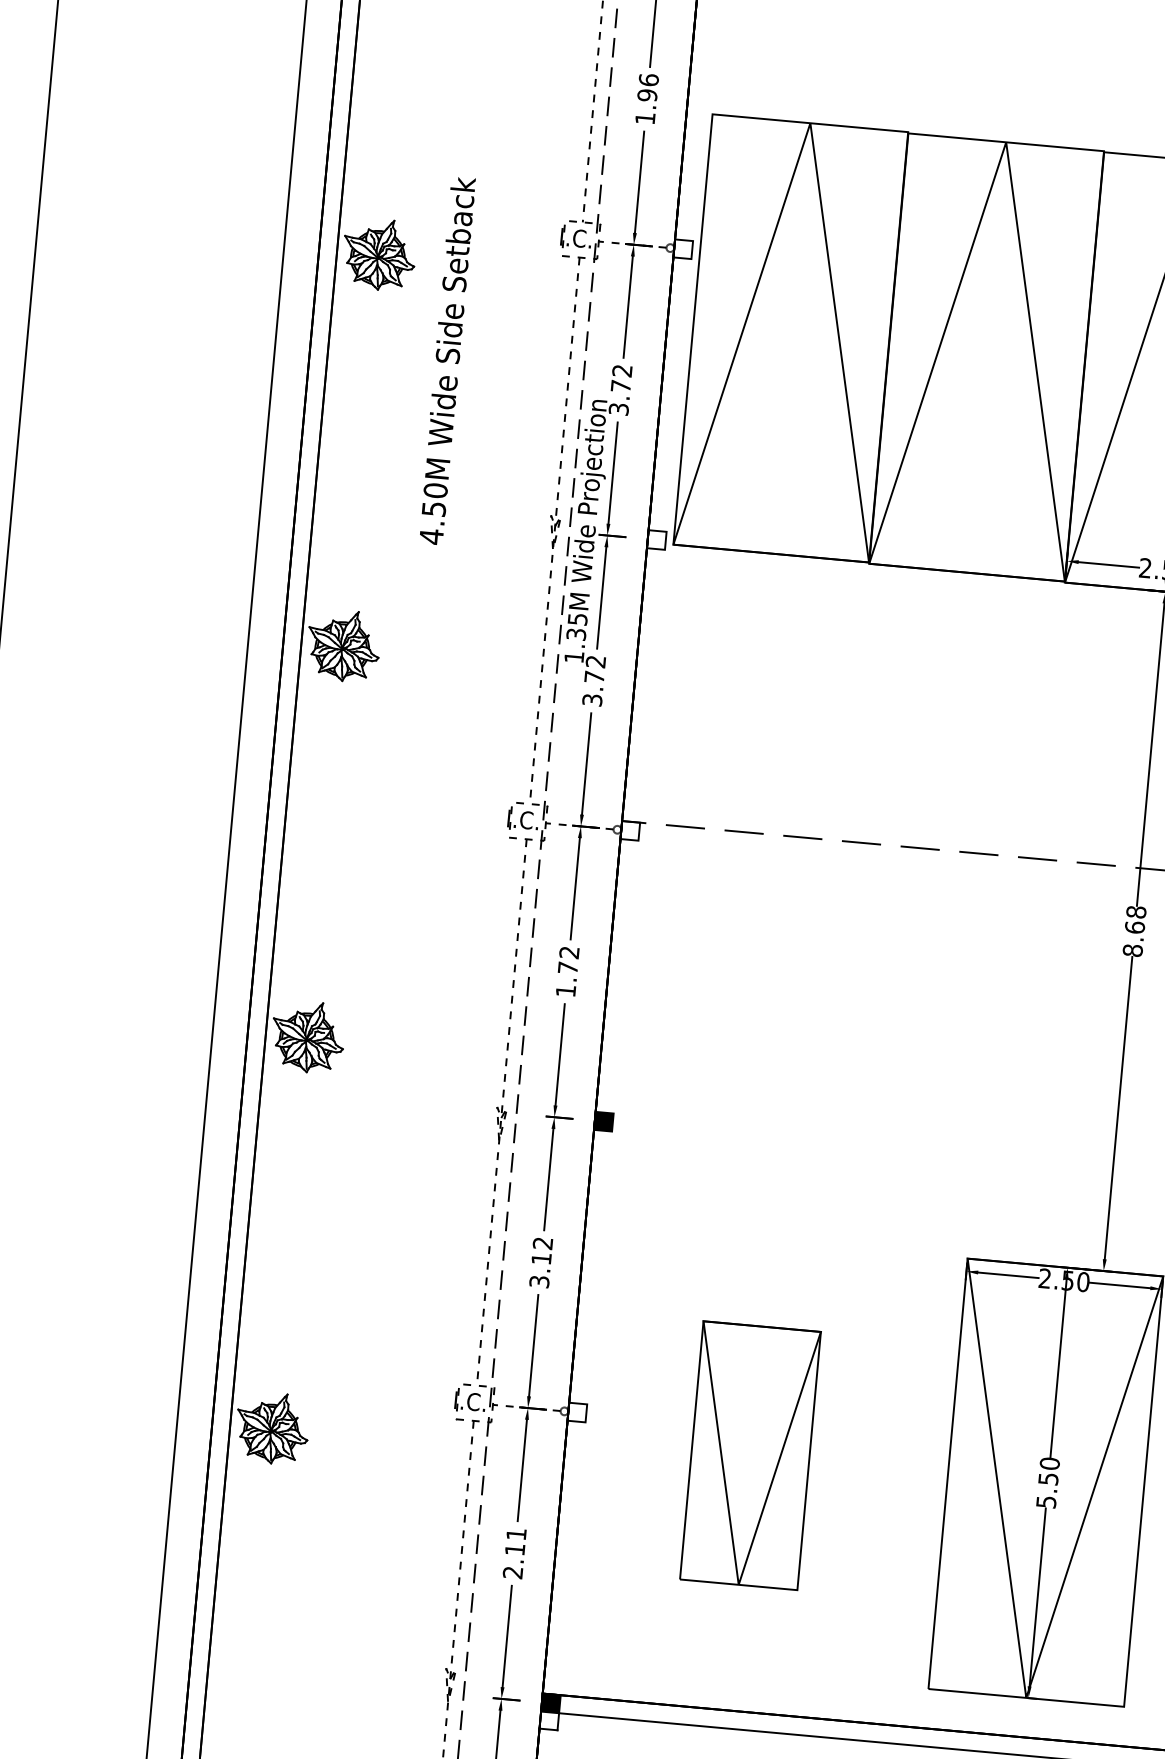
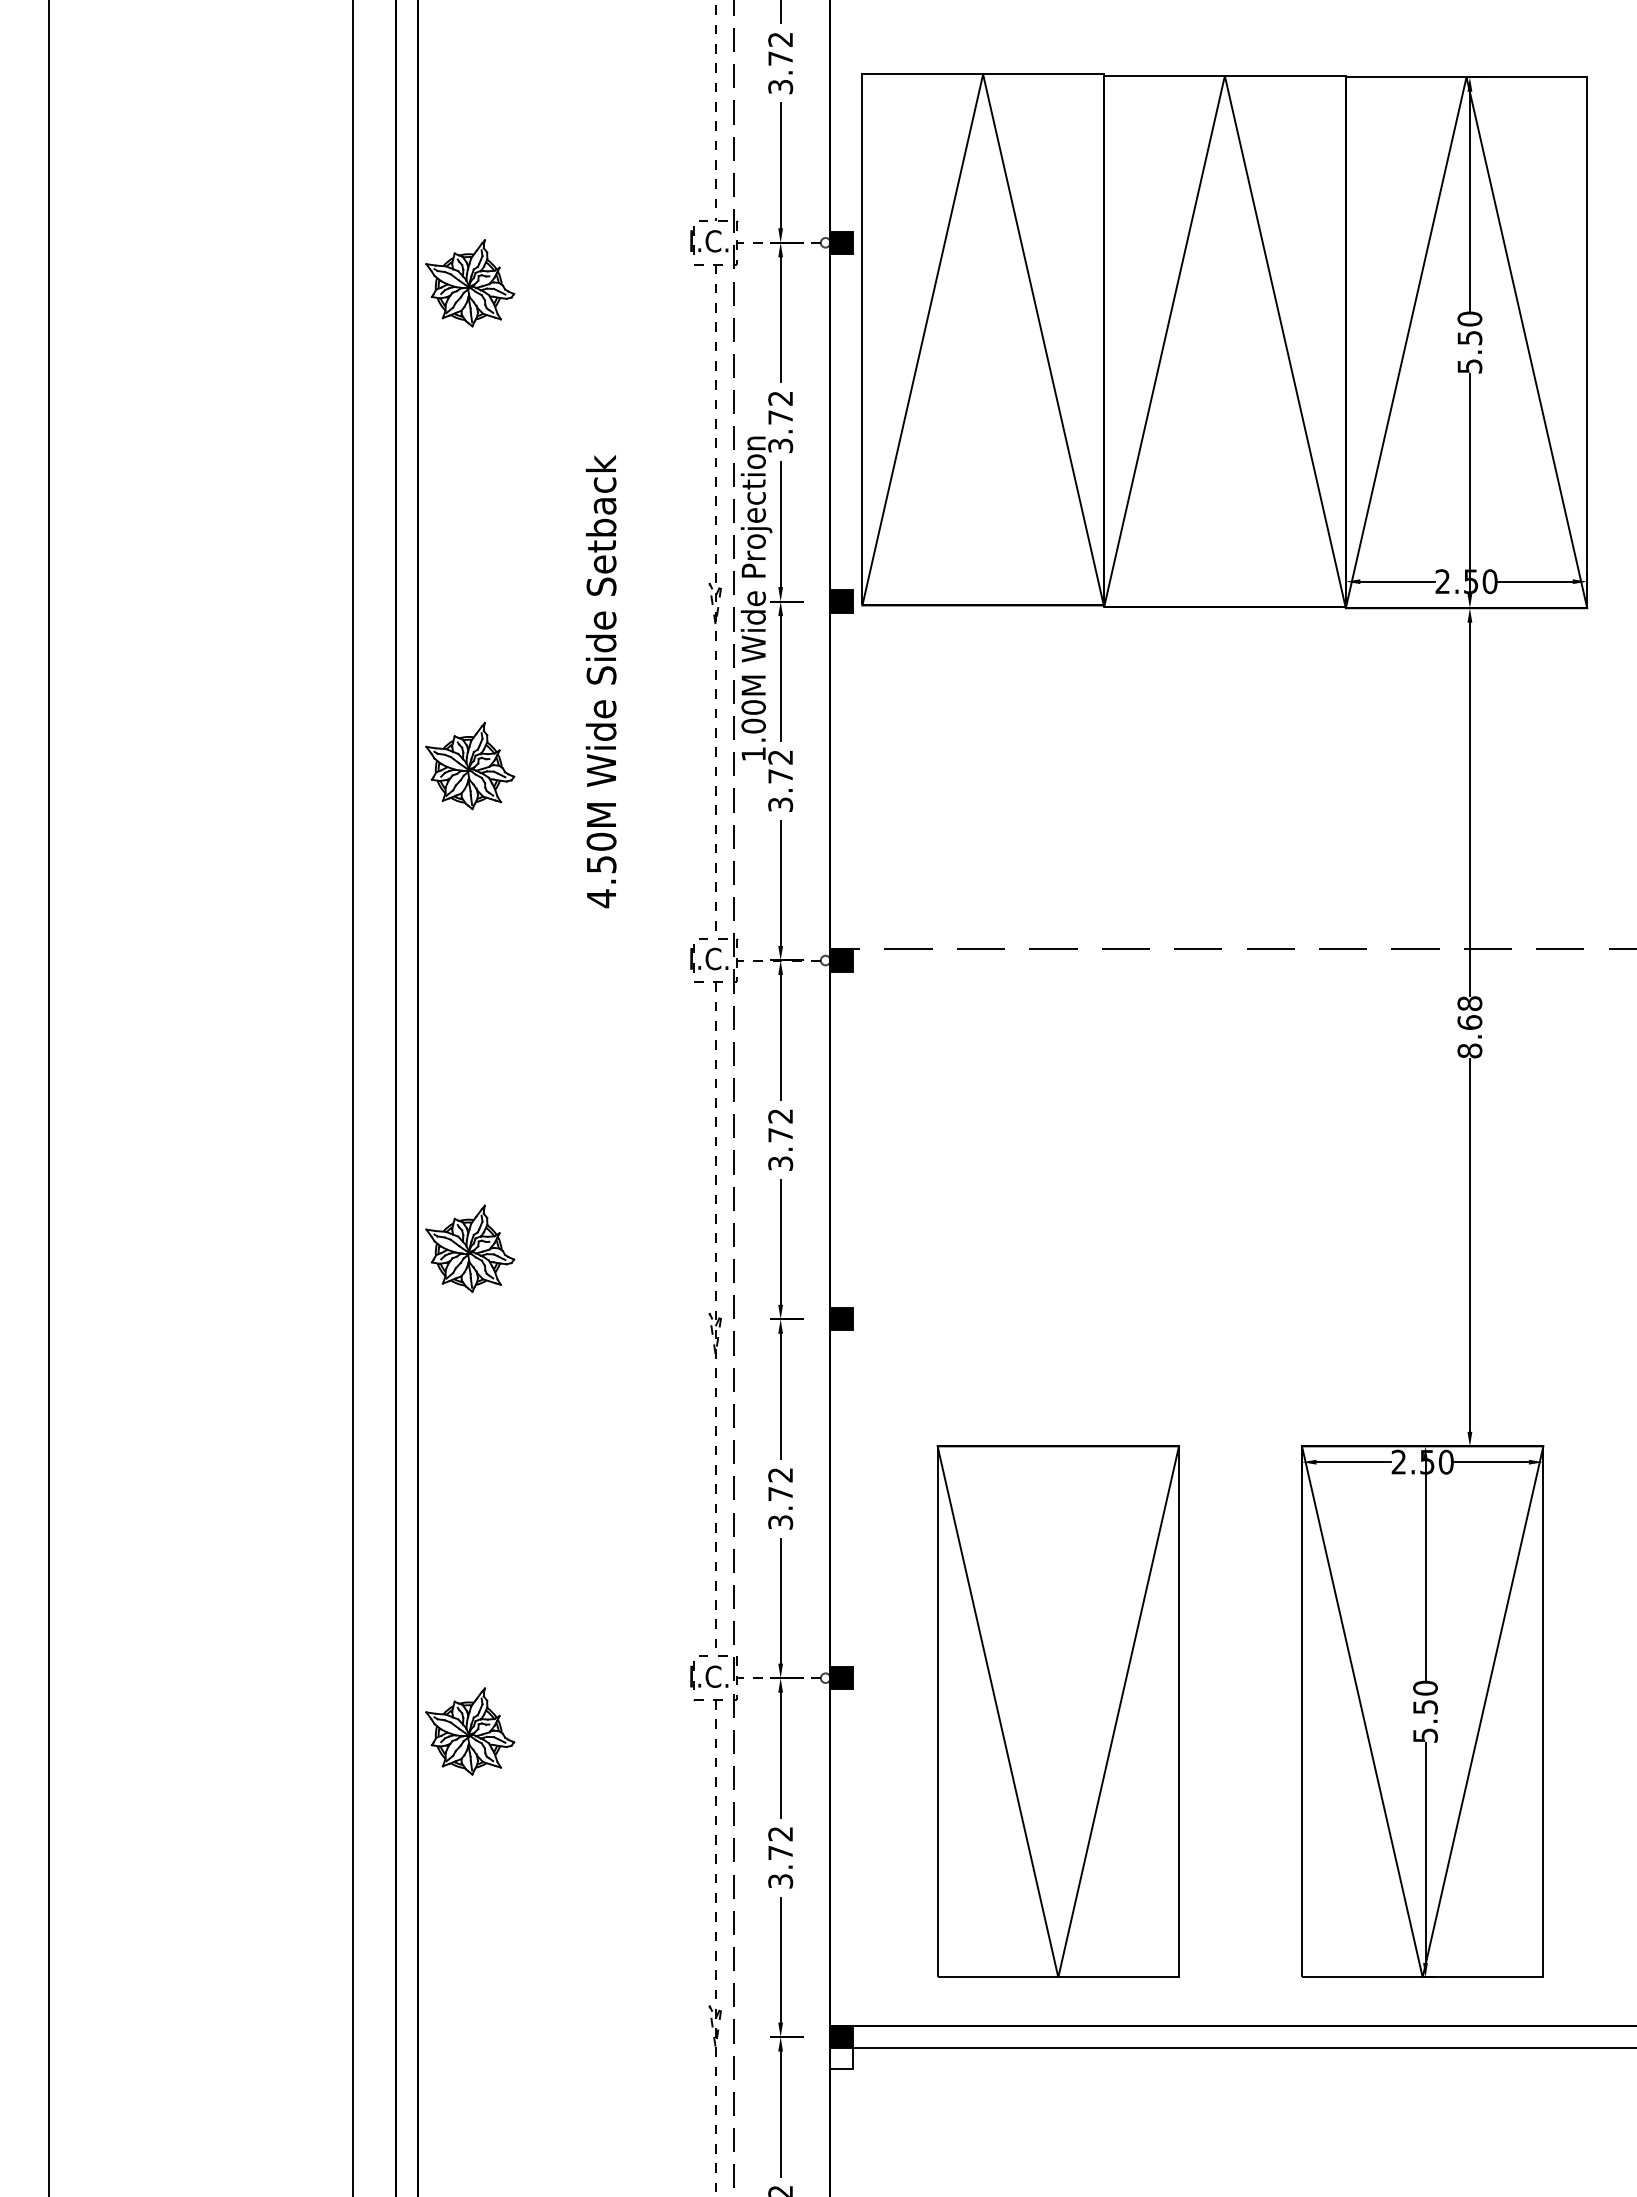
text: (646, 99) -> (780, 63), 1.96 -> 3.72
fill: (683, 249) -> (841, 242), added
text: (446, 360) -> (600, 681), moved
fill: (656, 539) -> (841, 601), added
text: (576, 626) -> (753, 716), 1.35M -> 1.00M
fill: (630, 830) -> (841, 960), added
text: (565, 990) -> (780, 1163), 1.72 -> 3.72
text: (541, 1259) -> (780, 1494), 3.12 -> 3.72
fill: (577, 1412) -> (841, 1678), added
part: (749, 1455) -> (1057, 1711), size x1.67
text: (514, 1553) -> (780, 1857), 2.11 -> 3.72

